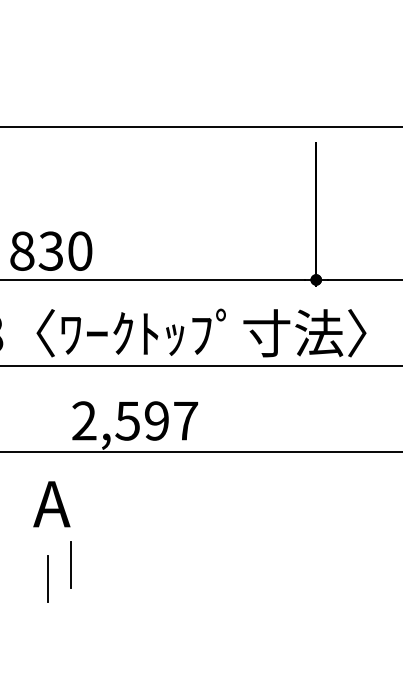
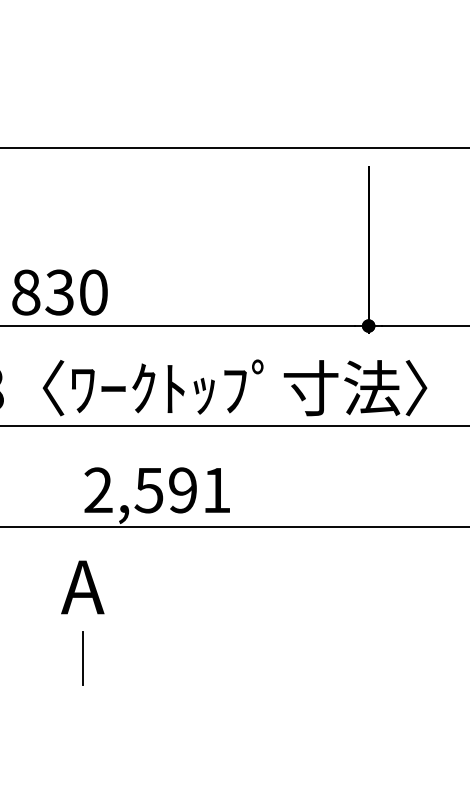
text: (186, 420) -> (217, 489), 2,597 -> 2,591
text: (51, 504) -> (82, 587), moved
line: (47, 578) -> (55, 673), removed

